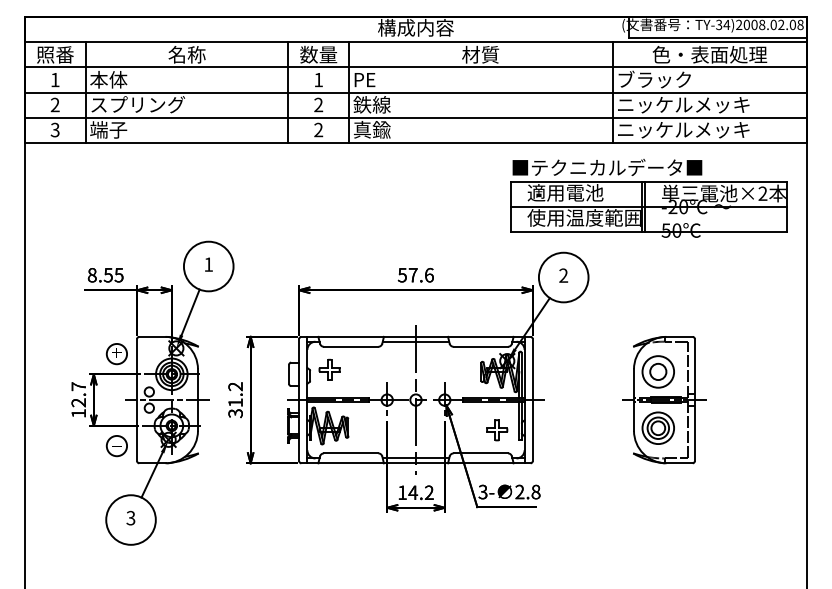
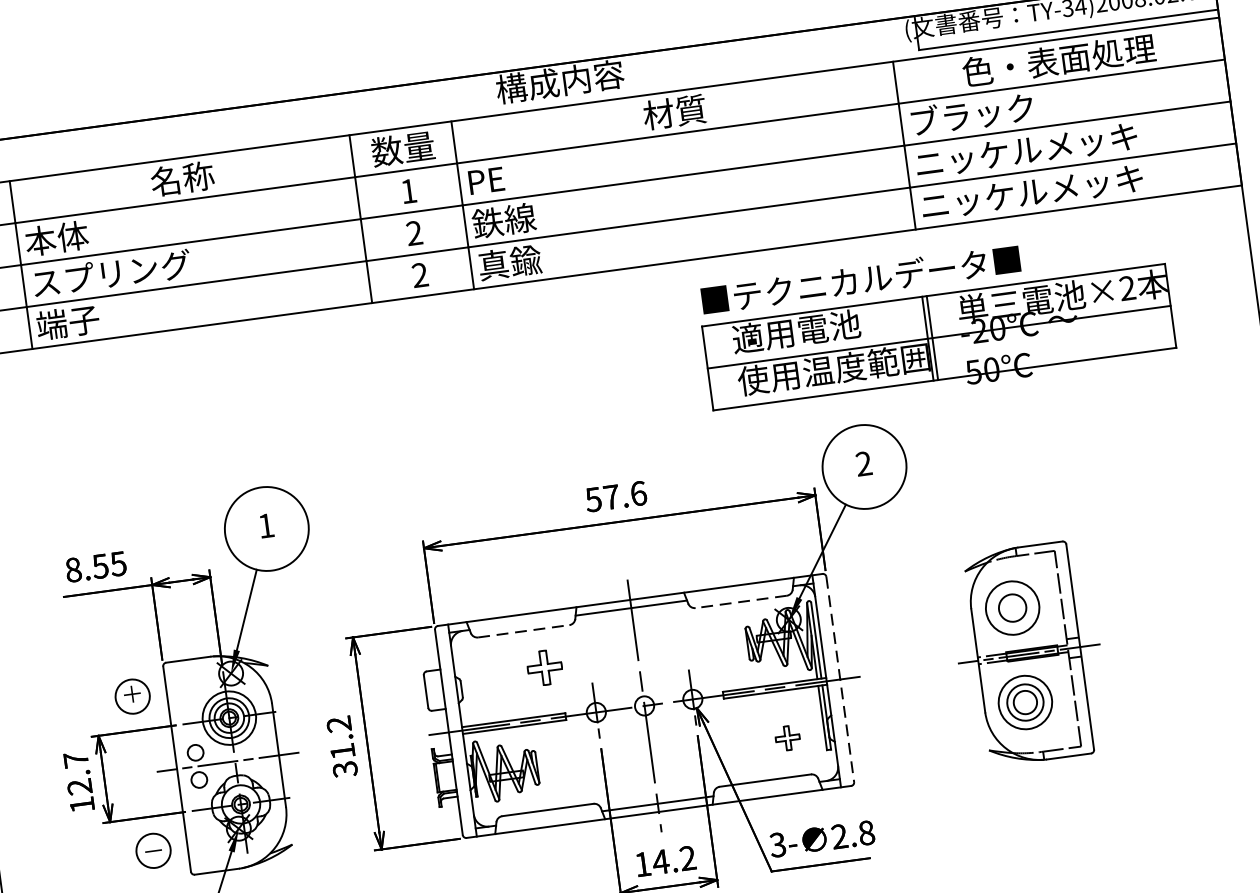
part: (648, 198) -> (936, 322), moved
line: (351, 346) -> (524, 630), solid -> dashed
line: (480, 346) -> (740, 601), solid -> dashed
part: (329, 369) -> (544, 667), moved
line: (532, 400) -> (840, 680), solid -> dashed
part: (664, 400) -> (1029, 654), moved
part: (497, 430) -> (788, 738), size x0.7

